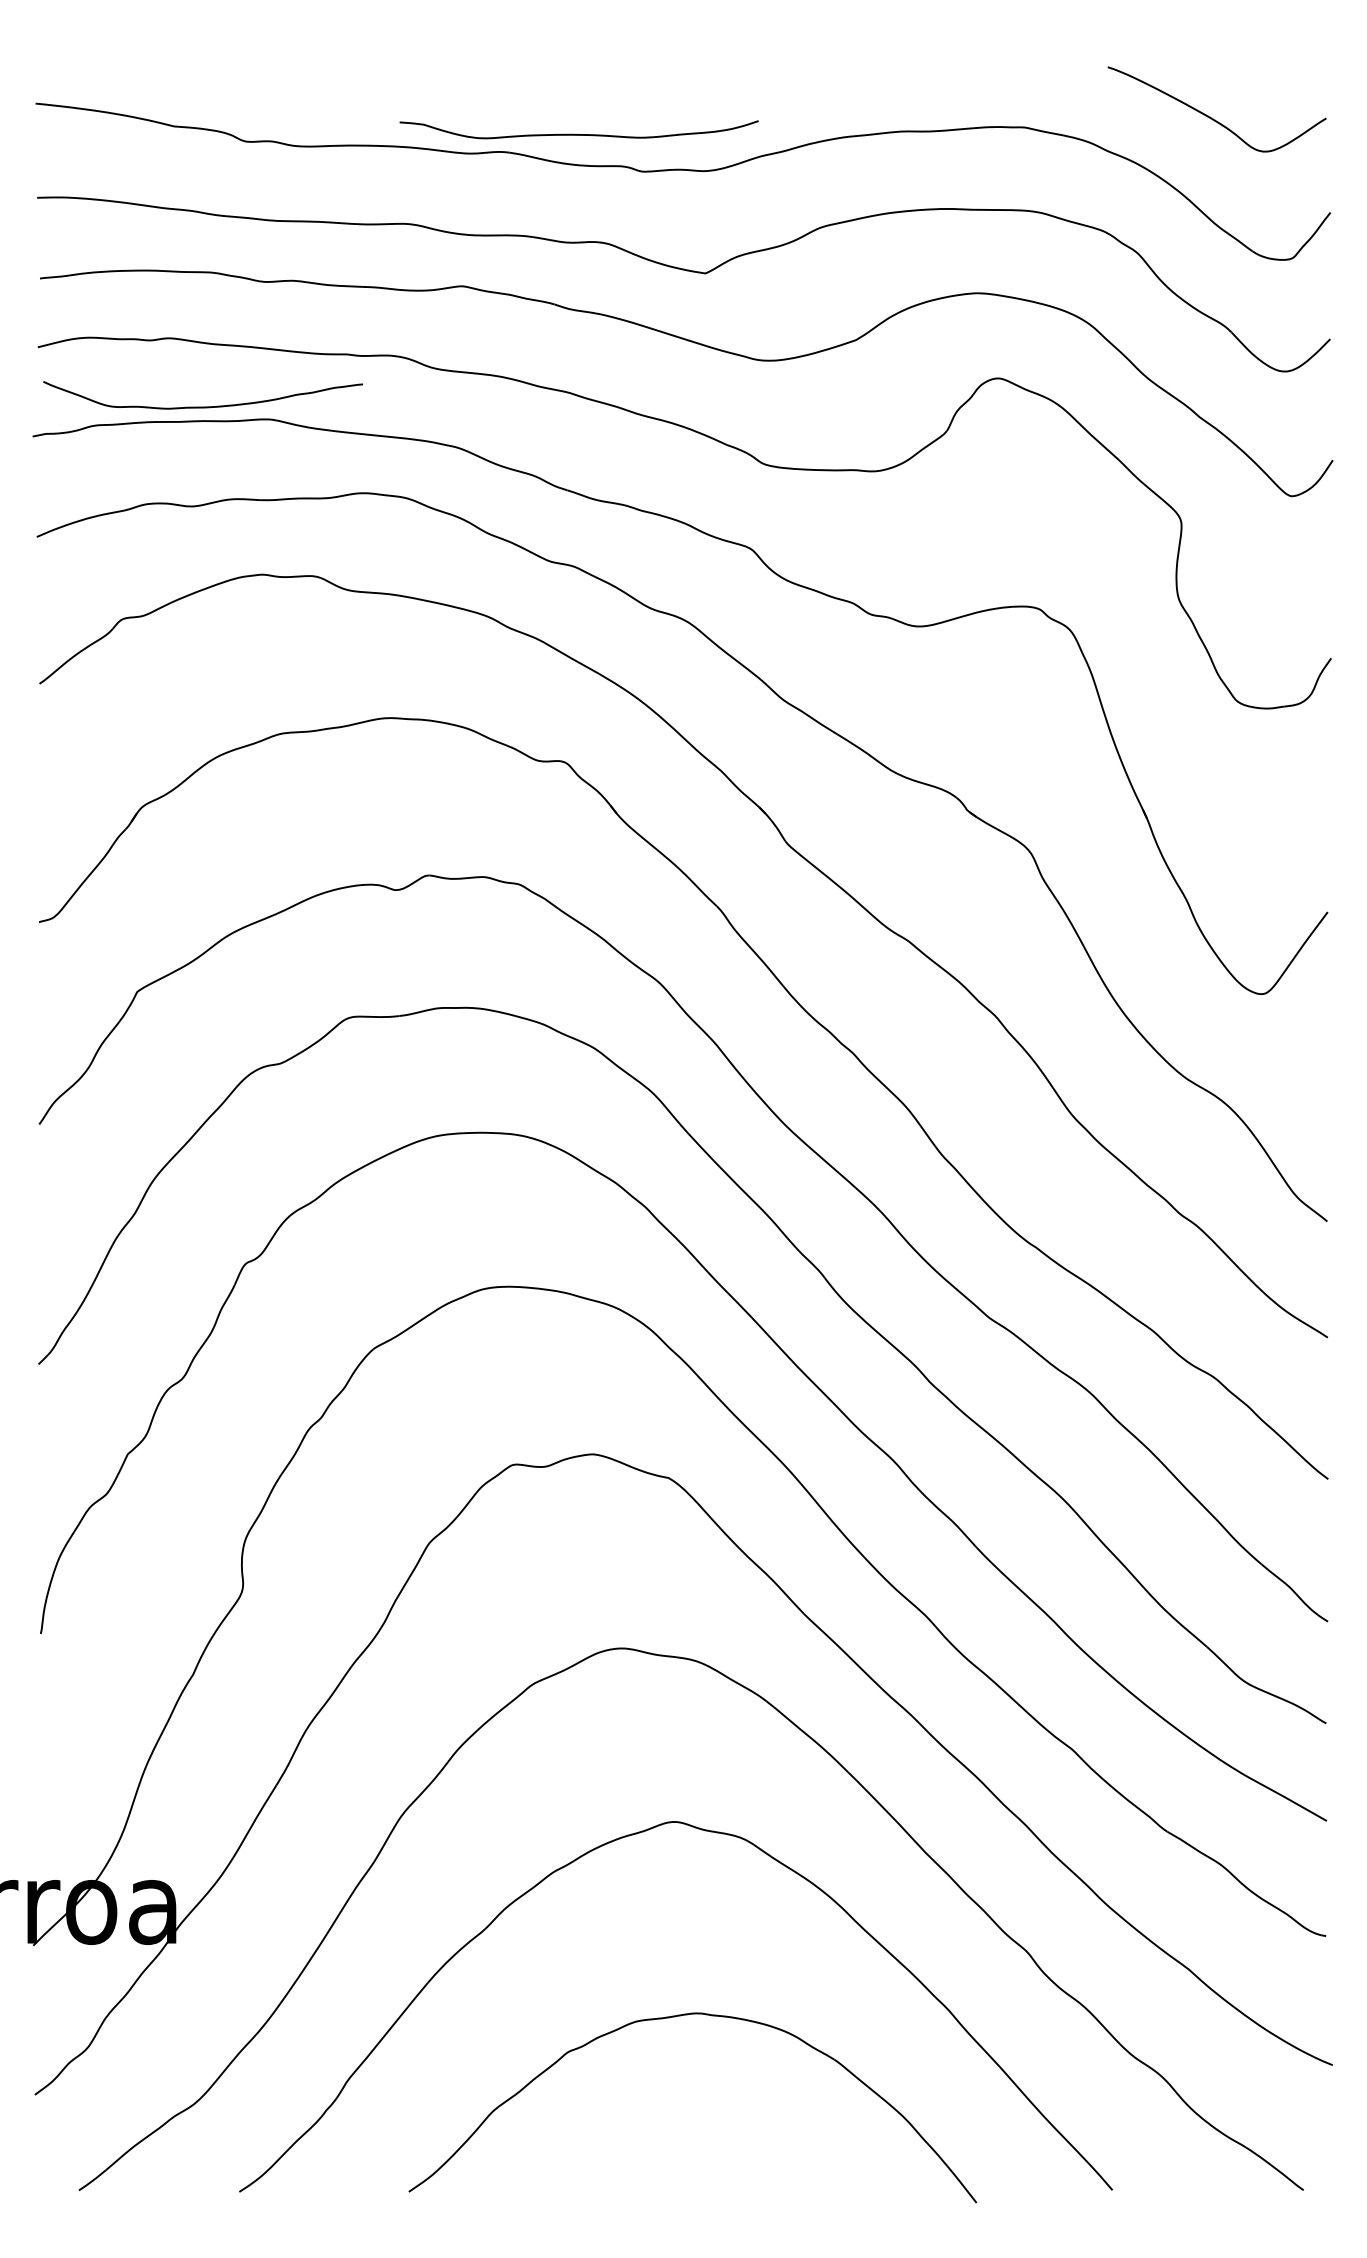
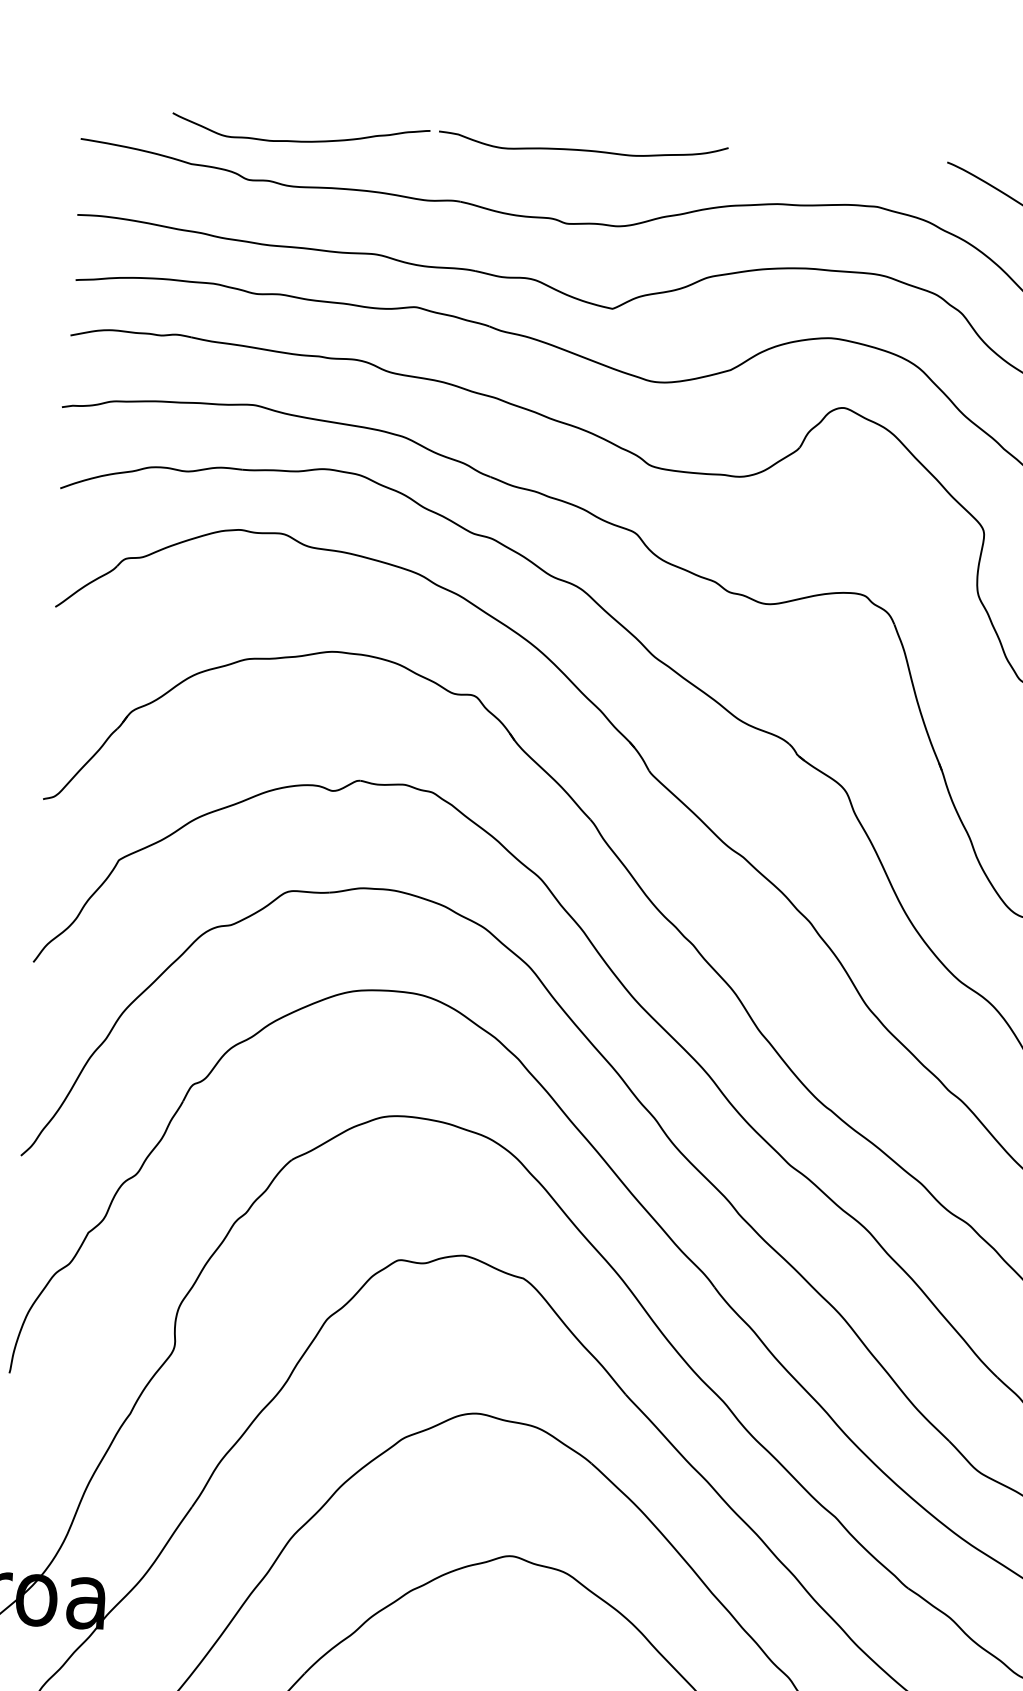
curve: (578, 134) -> (582, 150), moved
curve: (202, 406) -> (299, 140), moved

